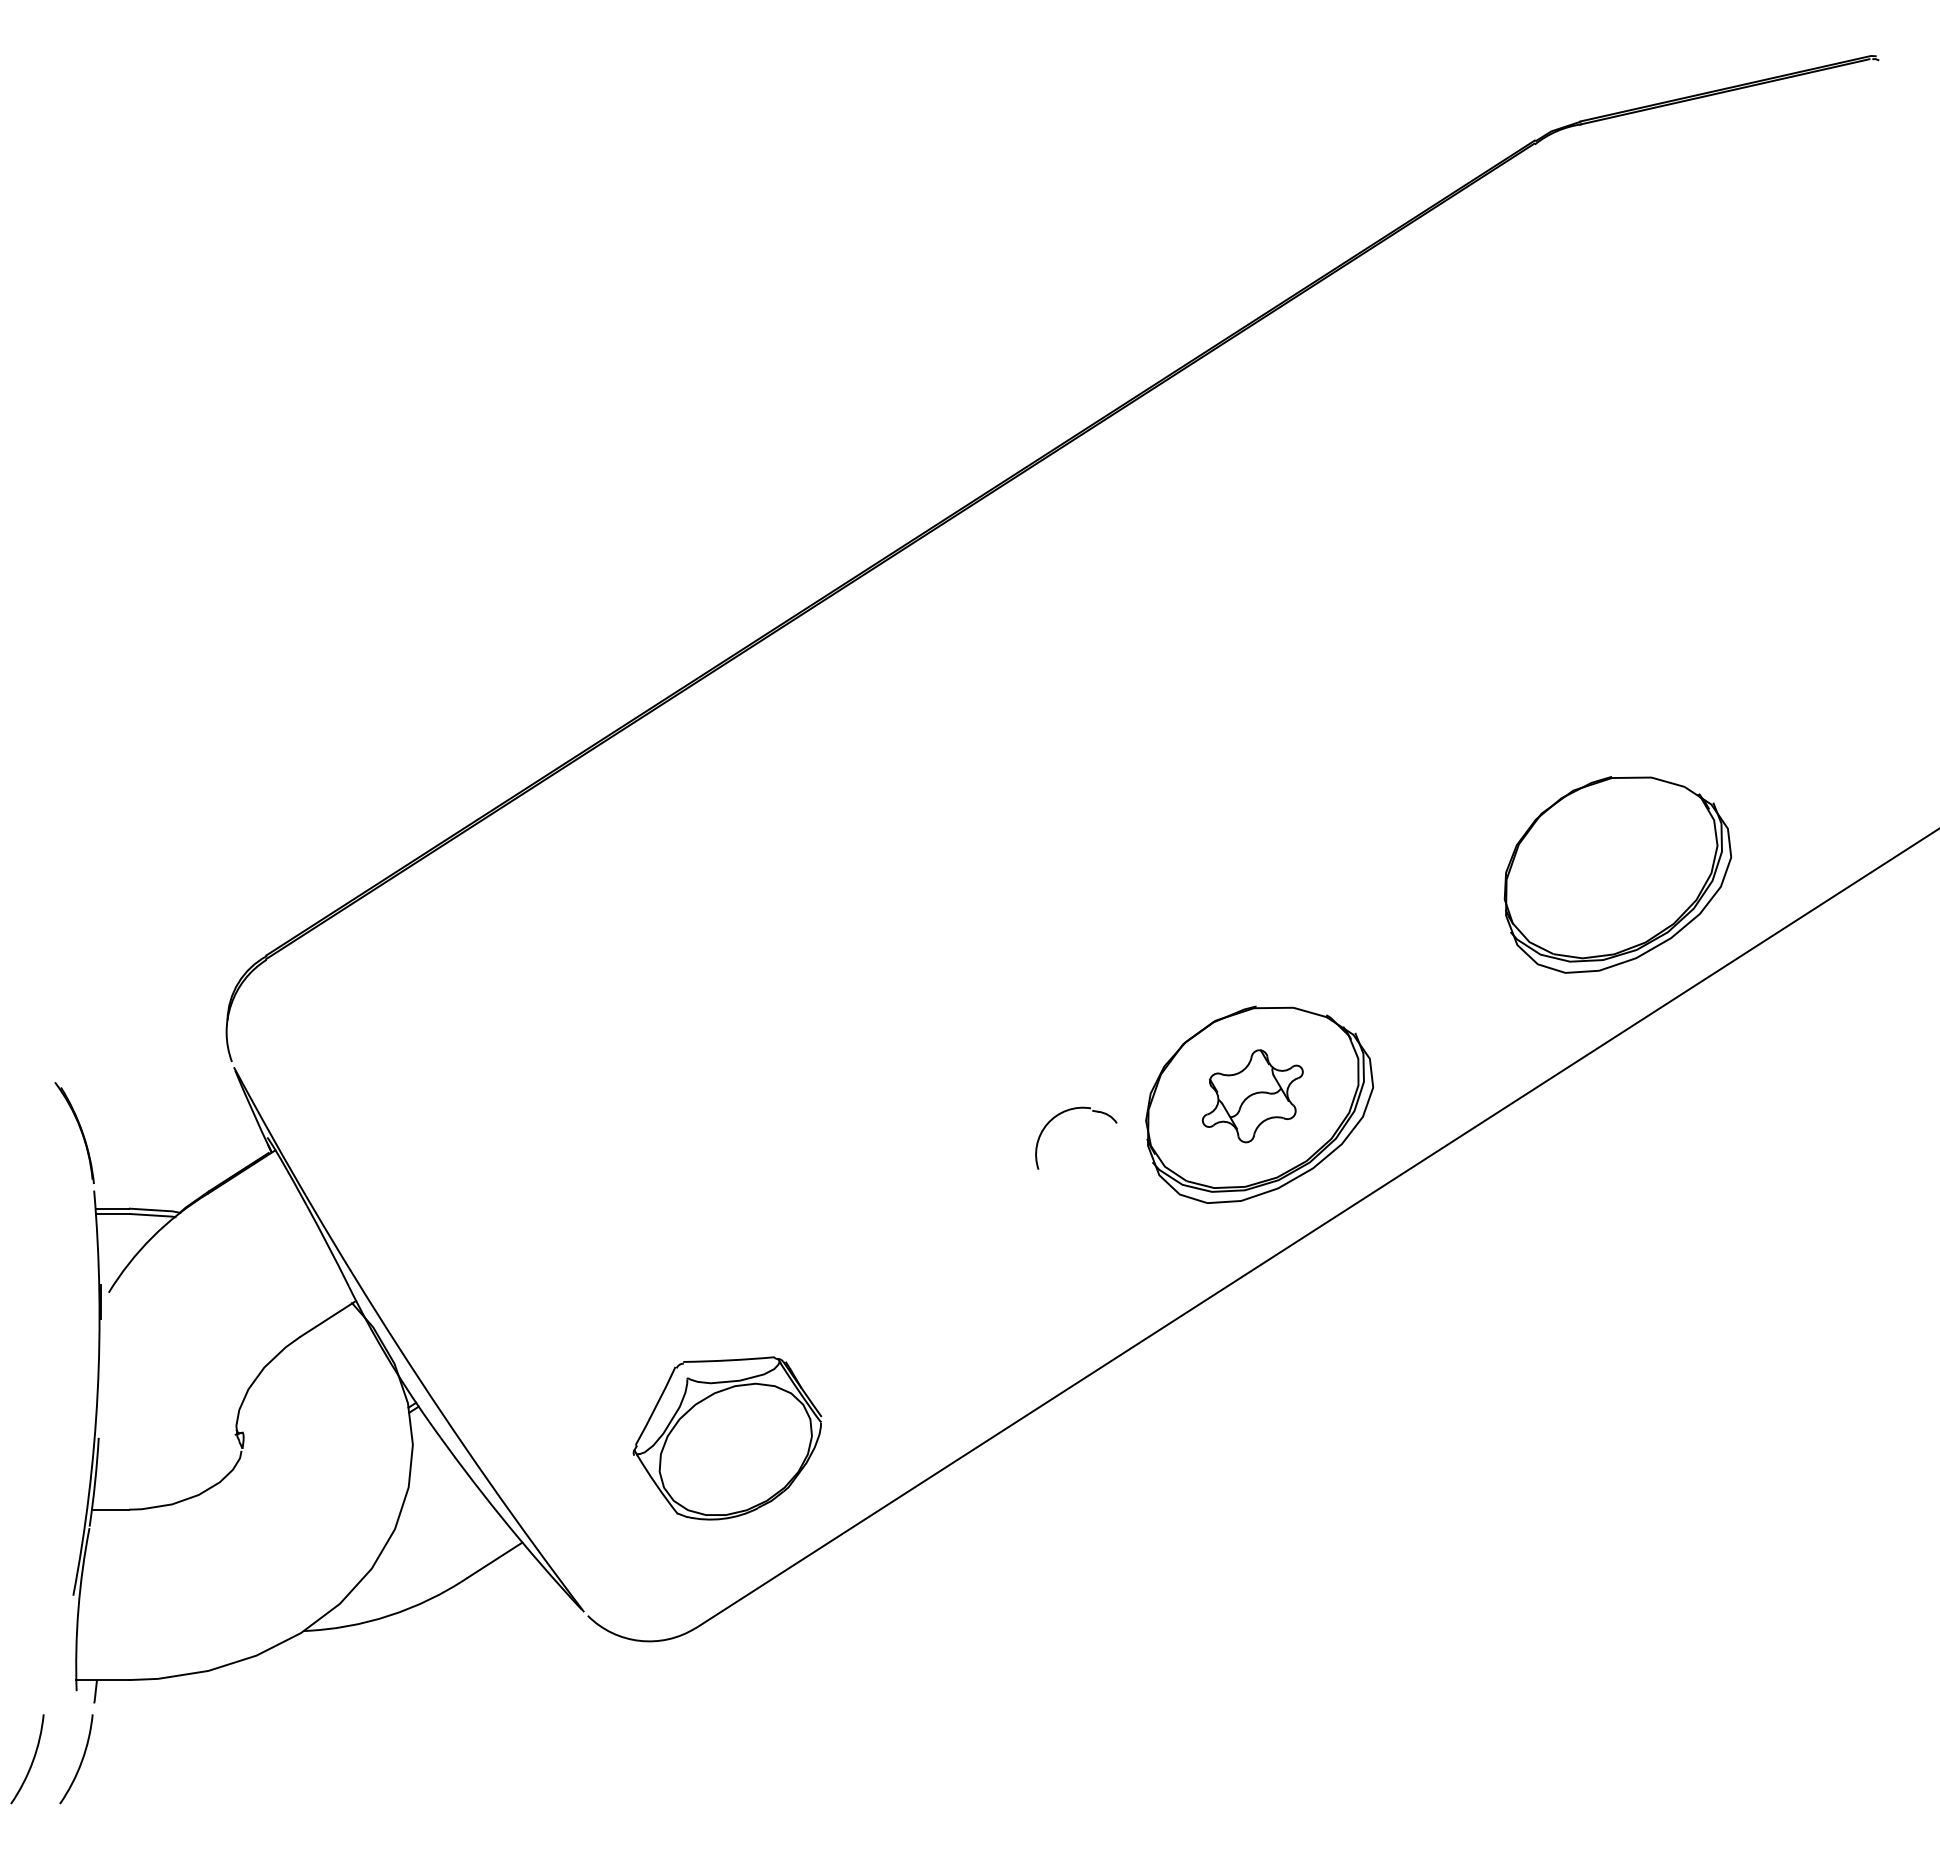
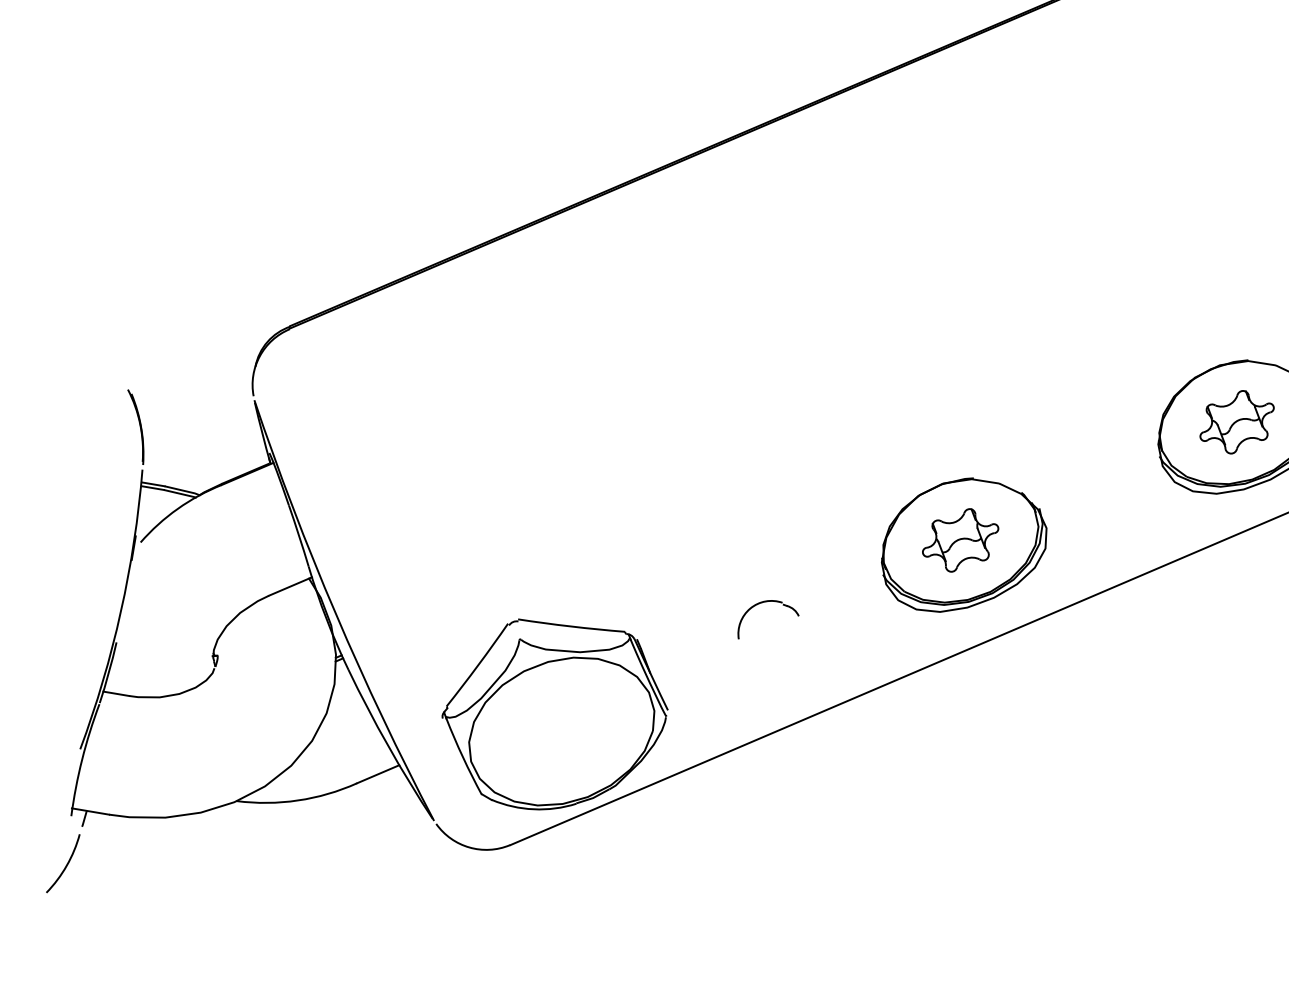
part: (1610, 866) -> (1236, 422), added
part: (1065, 1112) -> (764, 602), moved
part: (727, 1438) -> (554, 716), size x1.67
arc: (31, 1761) -> (31, 859), removed

